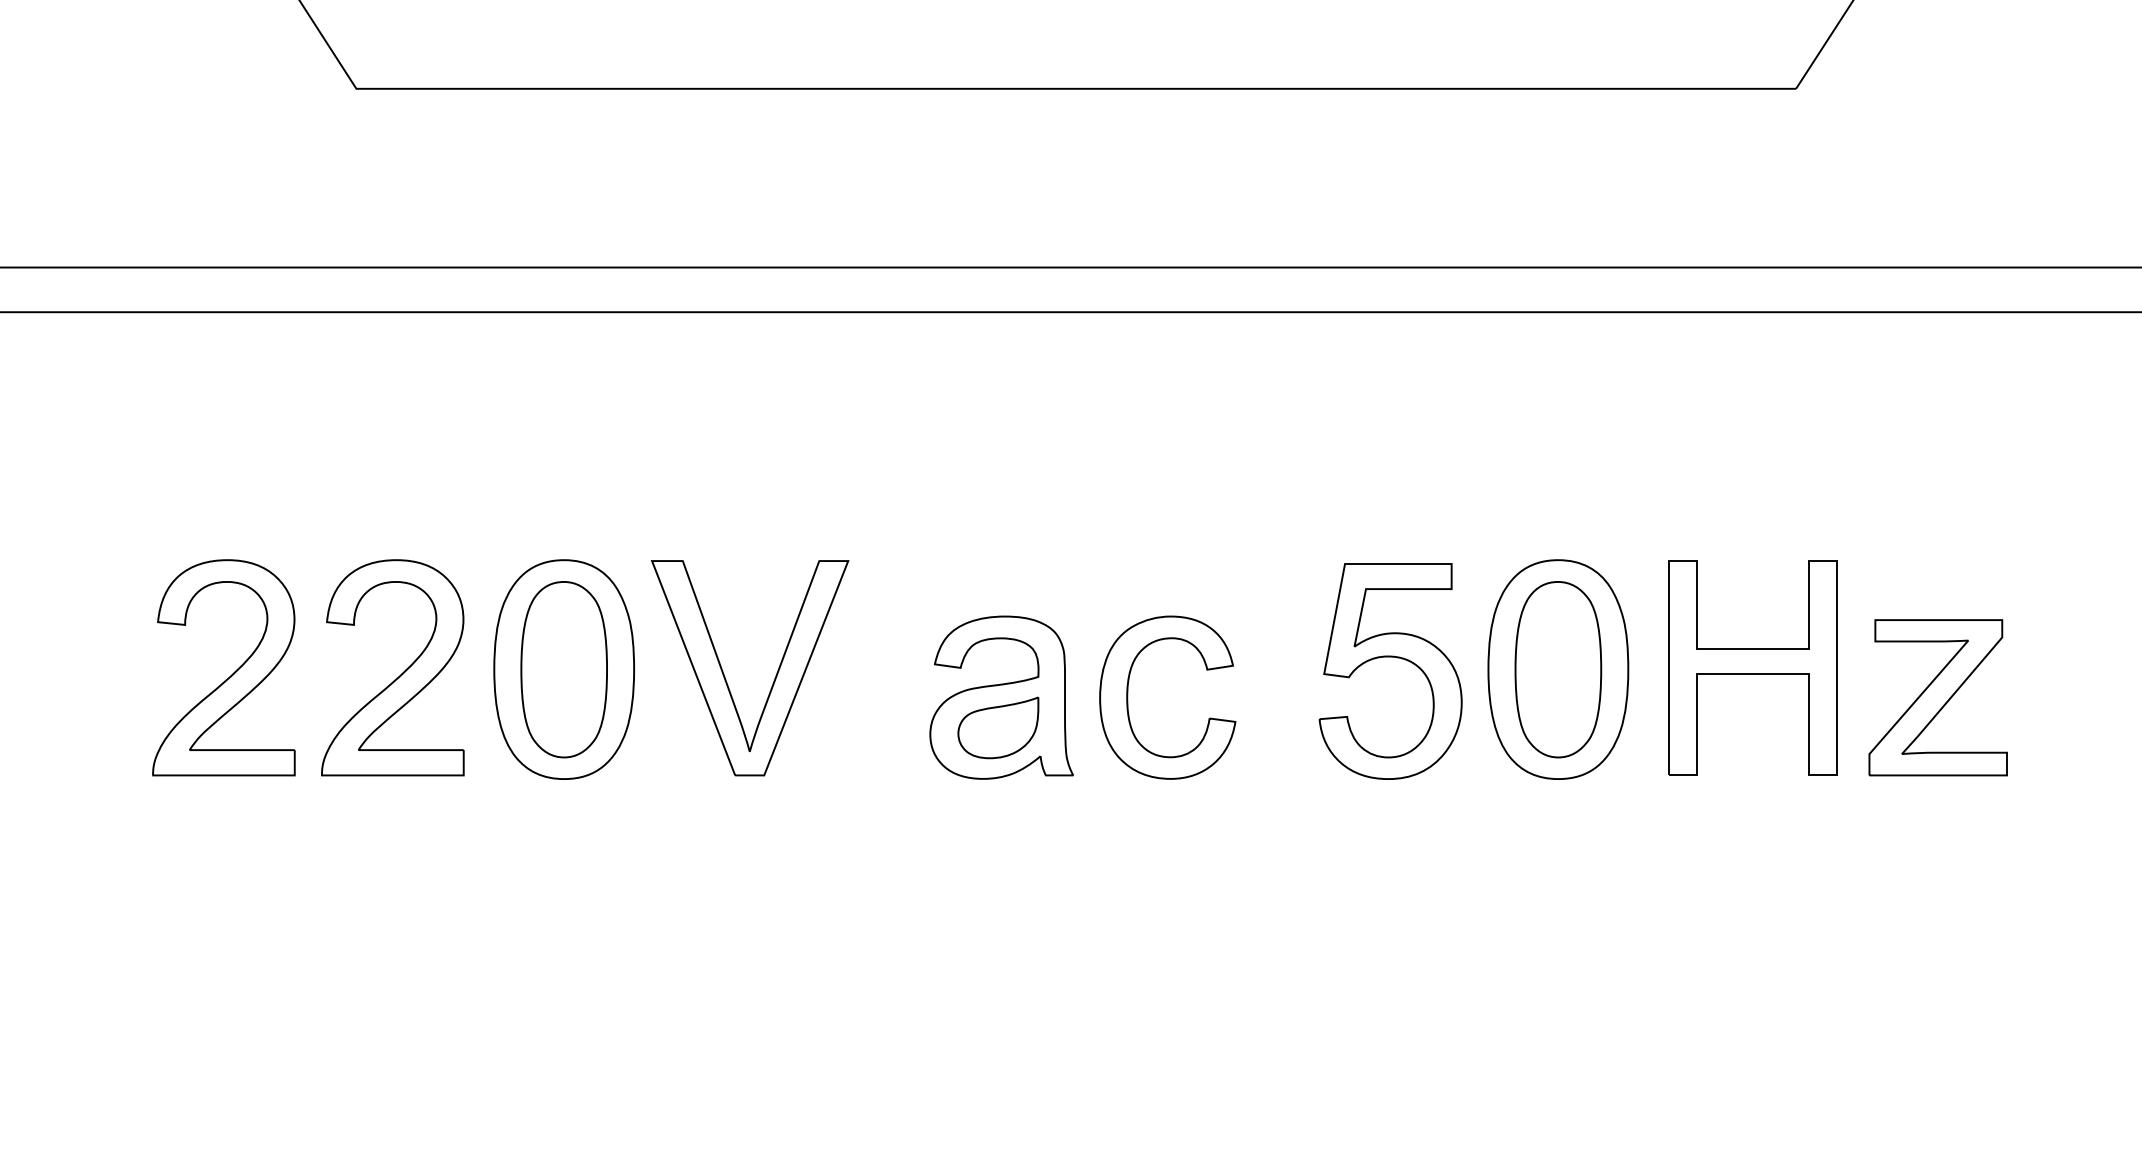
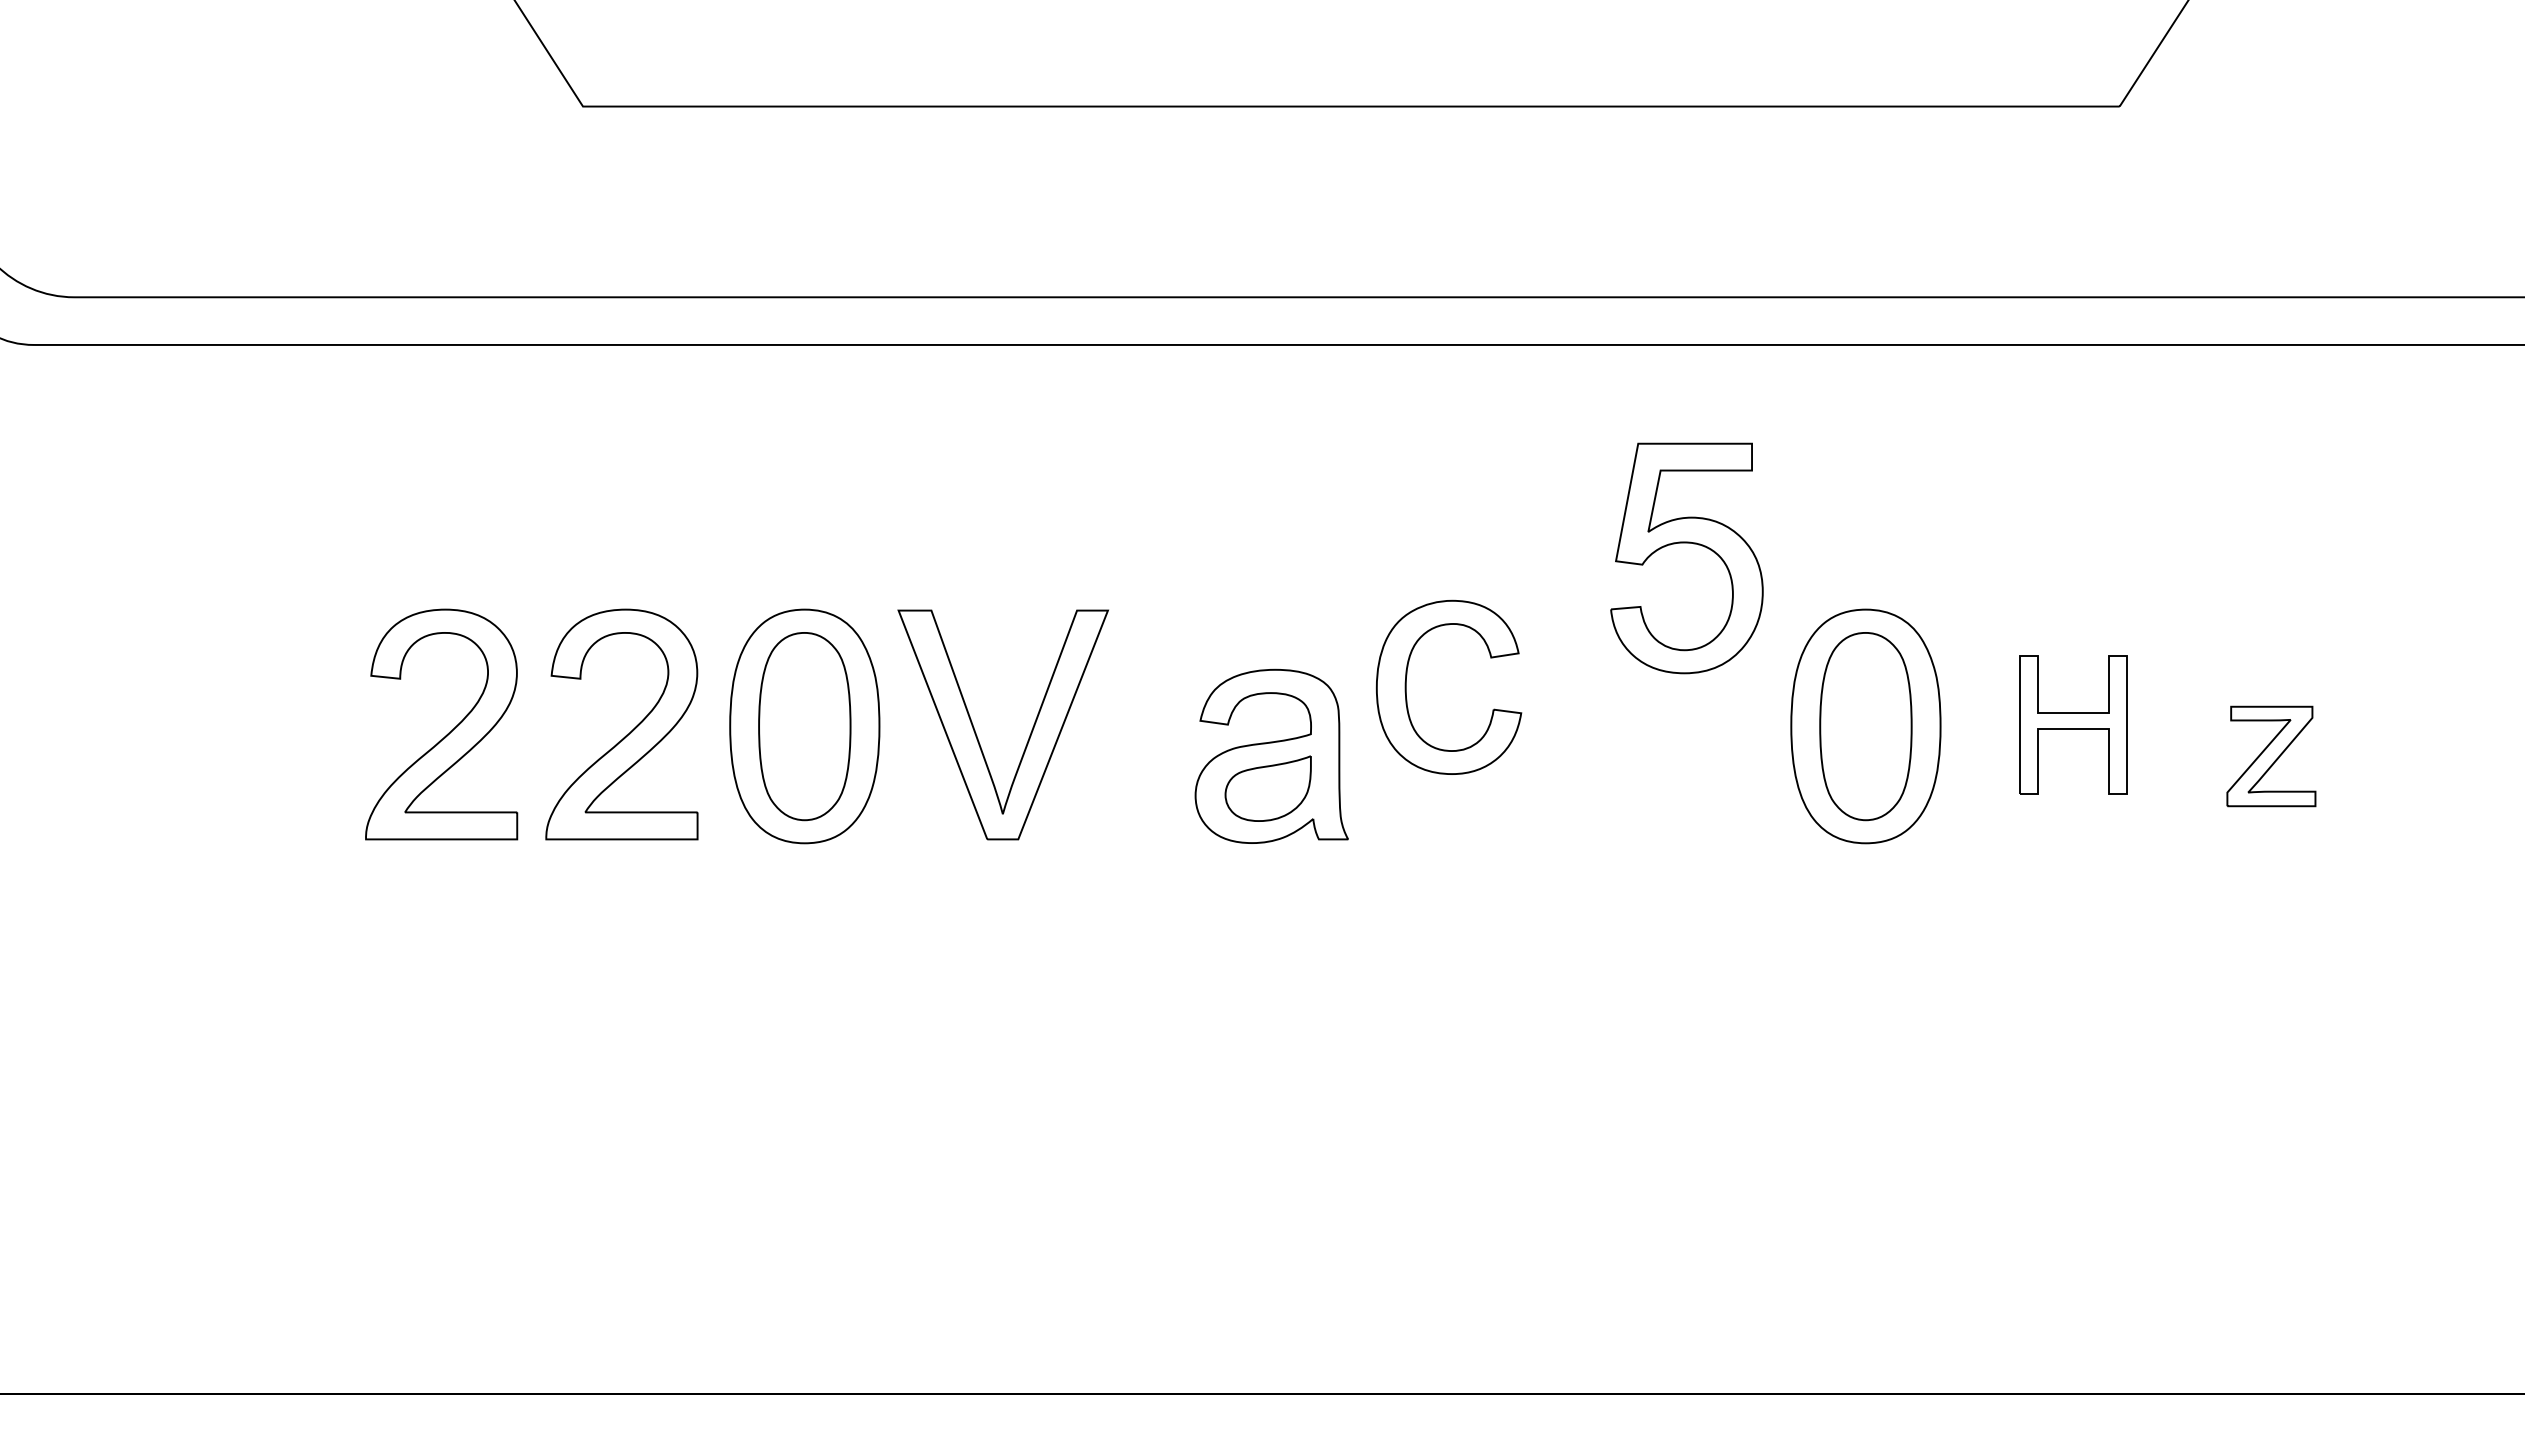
part: (1390, 657) -> (1686, 543), moved
part: (1752, 667) -> (2073, 724), size x0.6
part: (1127, 696) -> (1406, 686), moved
part: (1938, 697) -> (2271, 756), size x0.6

